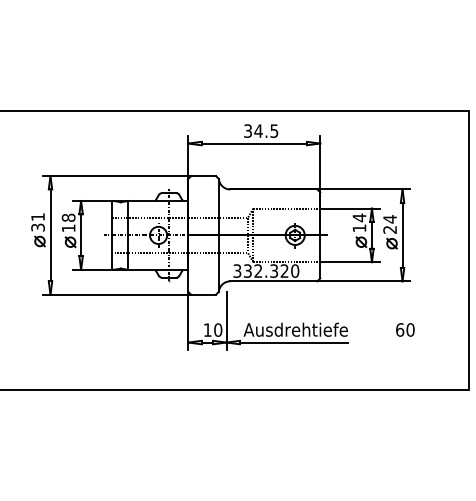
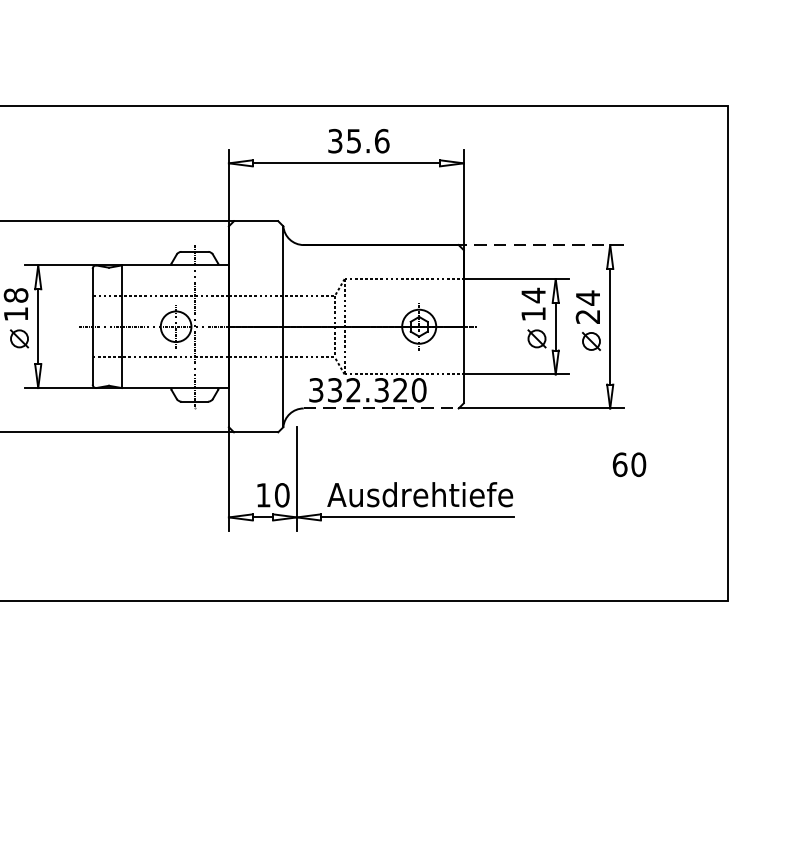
text: (266, 130) -> (368, 140), 34.5 -> 35.6
line: (363, 189) -> (540, 245), solid -> dashed
line: (273, 281) -> (380, 408), solid -> dashed
text: (405, 329) -> (629, 463), moved

